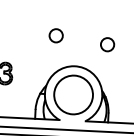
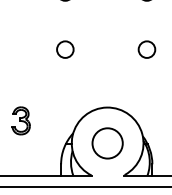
circle: (56, 35) -> (65, 49), moved
circle: (107, 44) -> (146, 49), moved
circle: (73, 95) -> (107, 143), size x0.62

